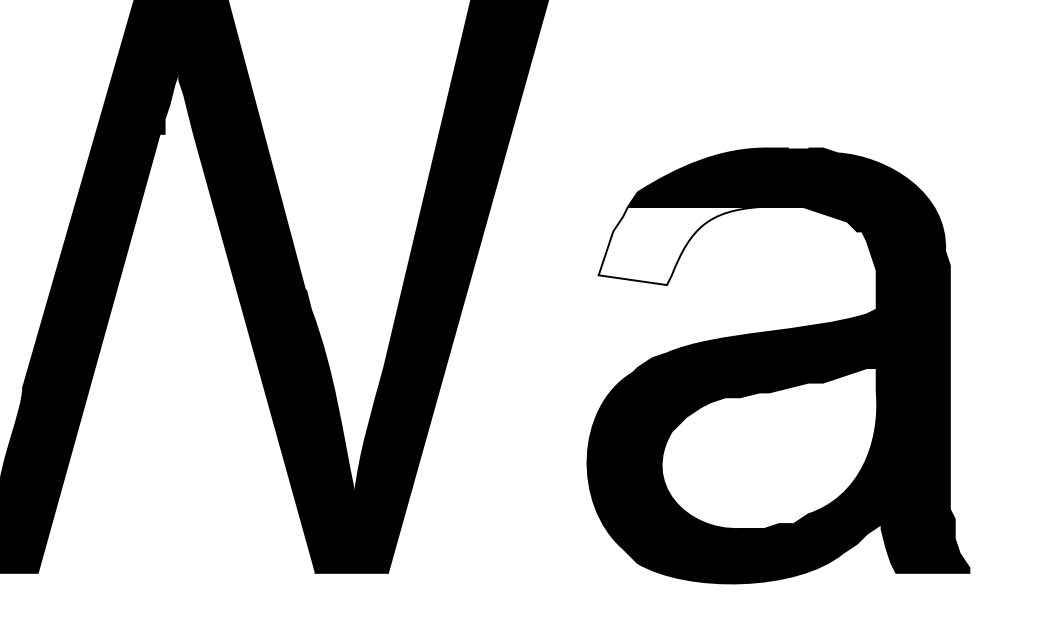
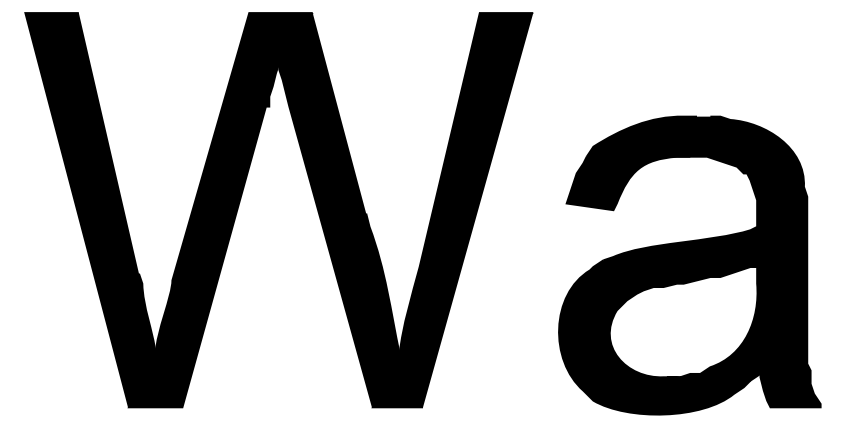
fill: (688, 246) -> (628, 183), added

